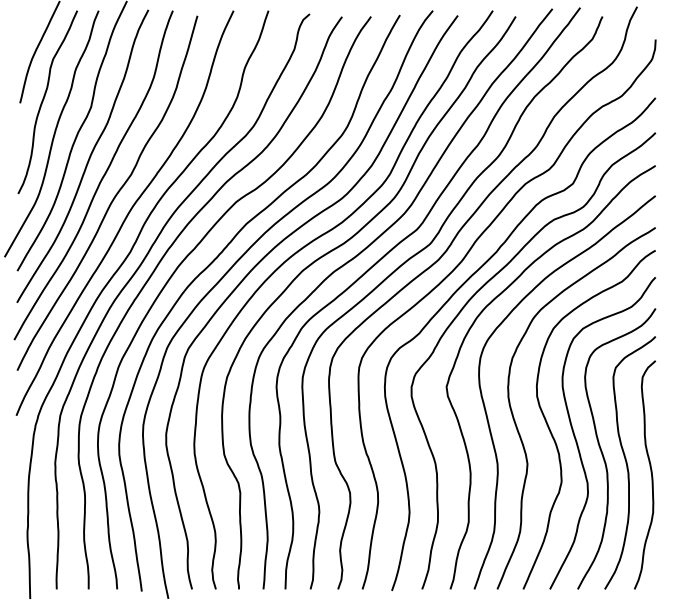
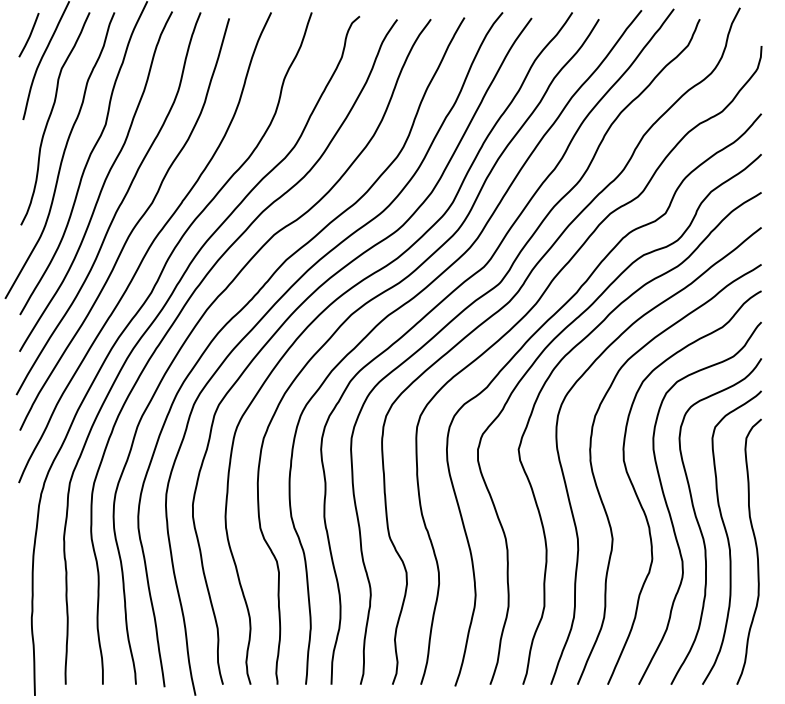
line: (25, 30) -> (29, 35), added

